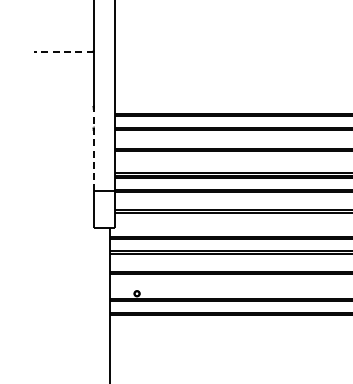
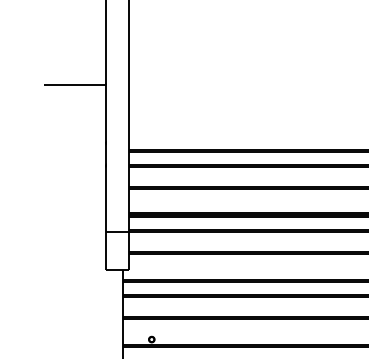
line: (63, 51) -> (74, 84), dashed -> solid
line: (93, 148) -> (105, 186), dashed -> solid

